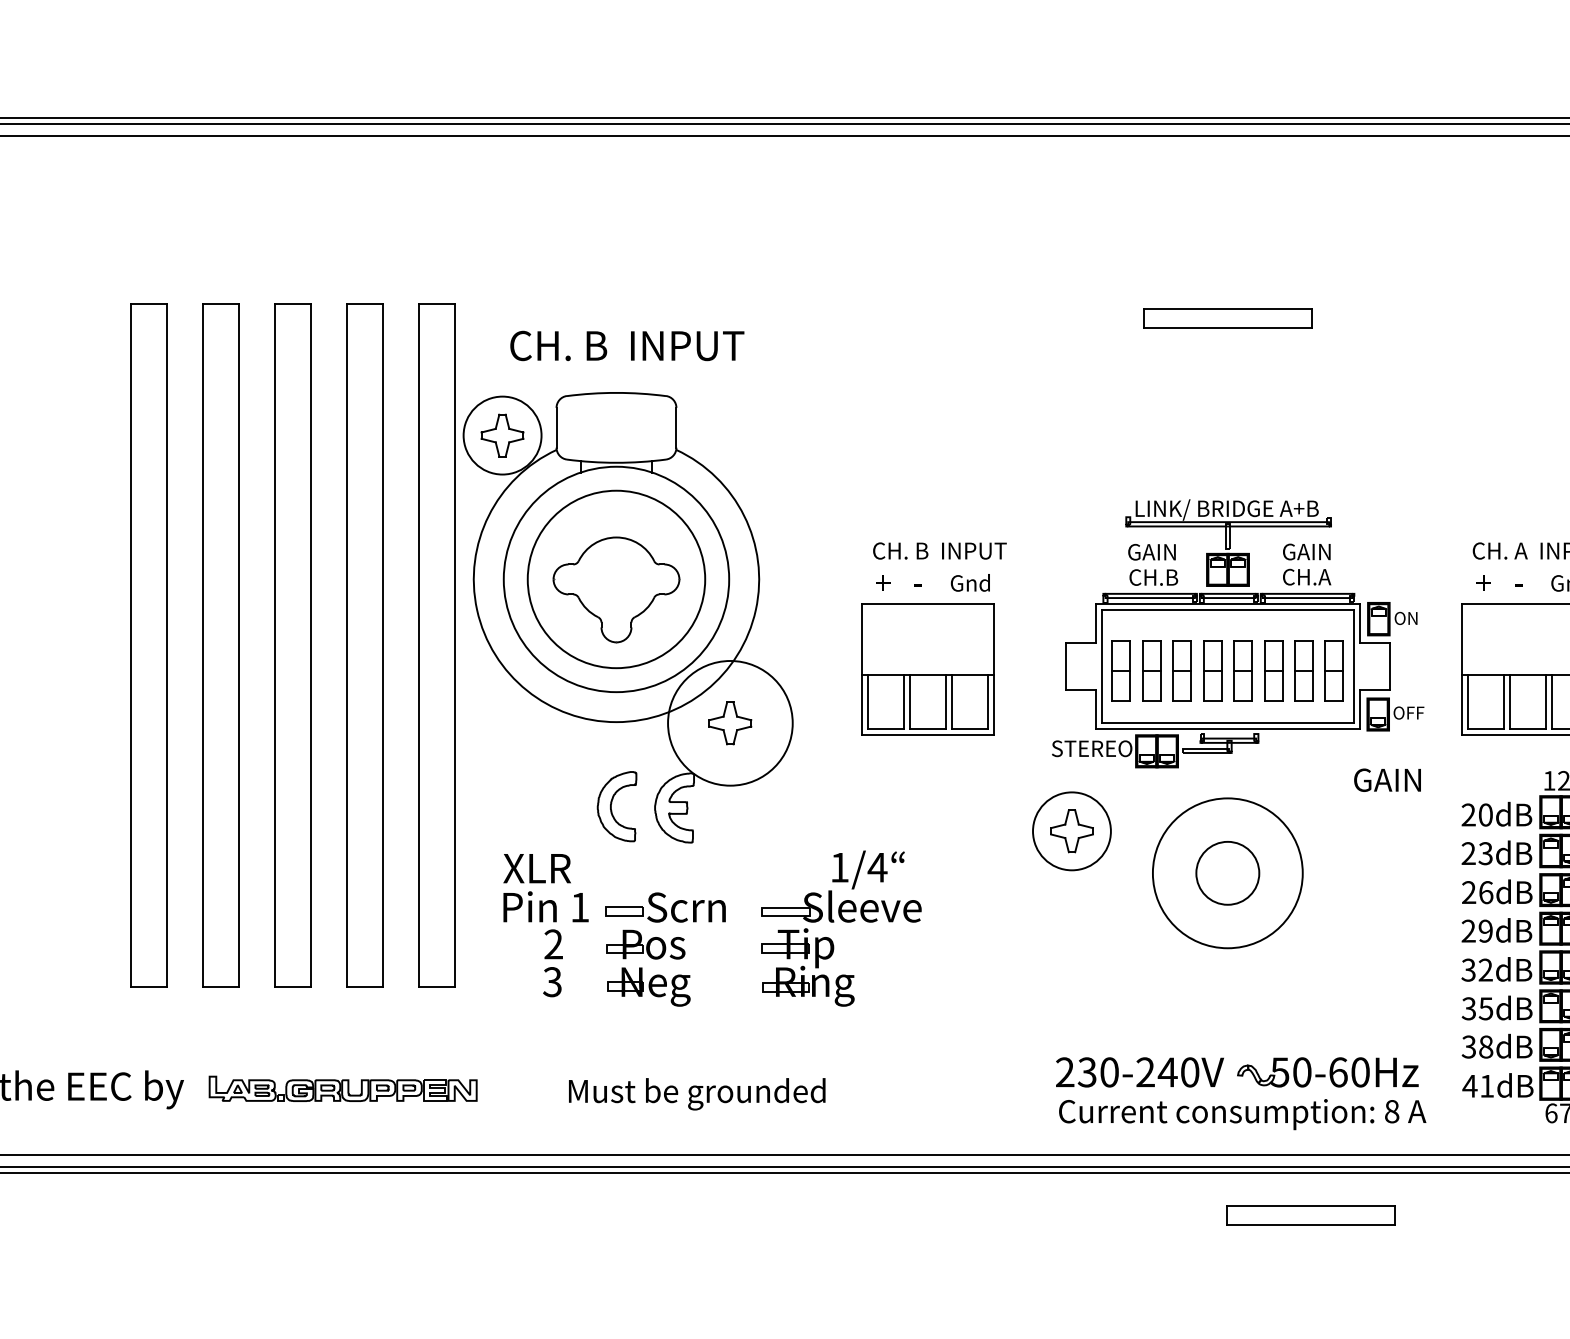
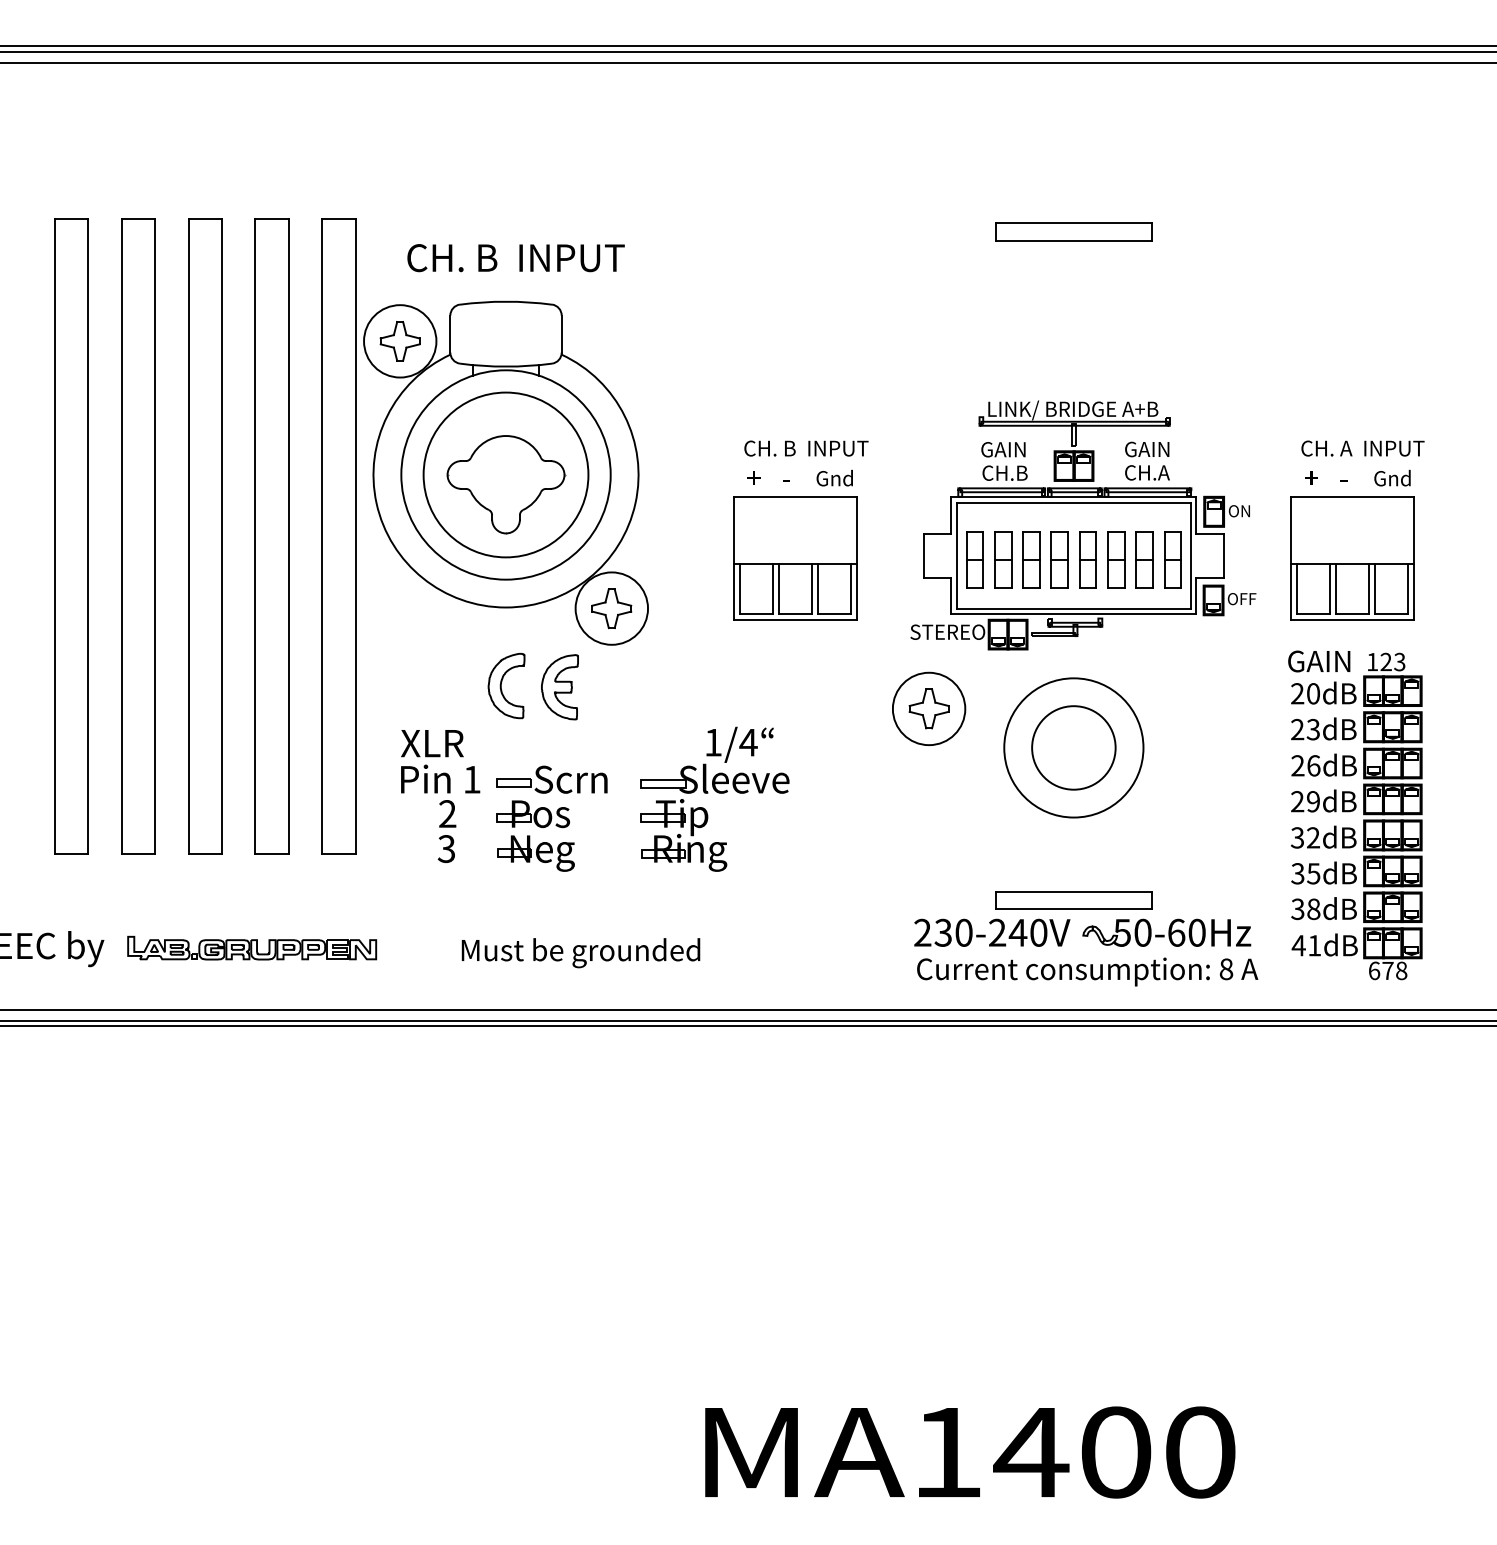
circle: (730, 723) -> (611, 608), size x0.62
text: (1387, 780) -> (1319, 661), moved
circle: (1227, 872) -> (1073, 747), size x1.43
part: (1310, 1215) -> (1073, 900), moved

